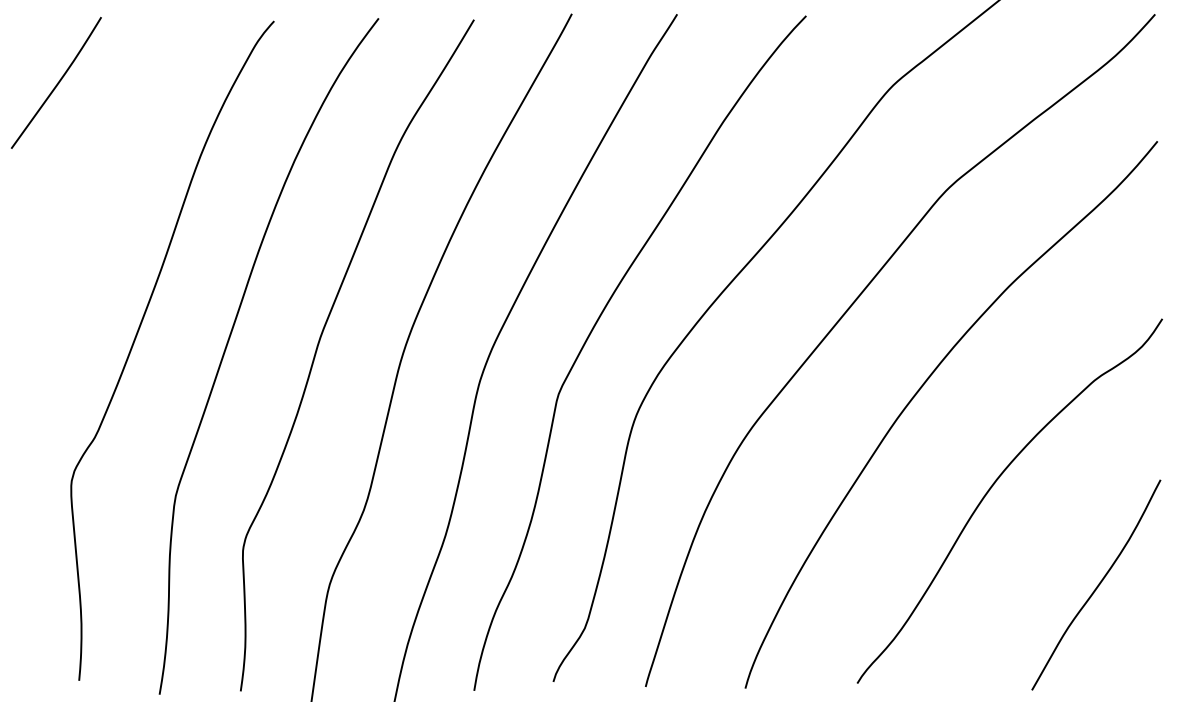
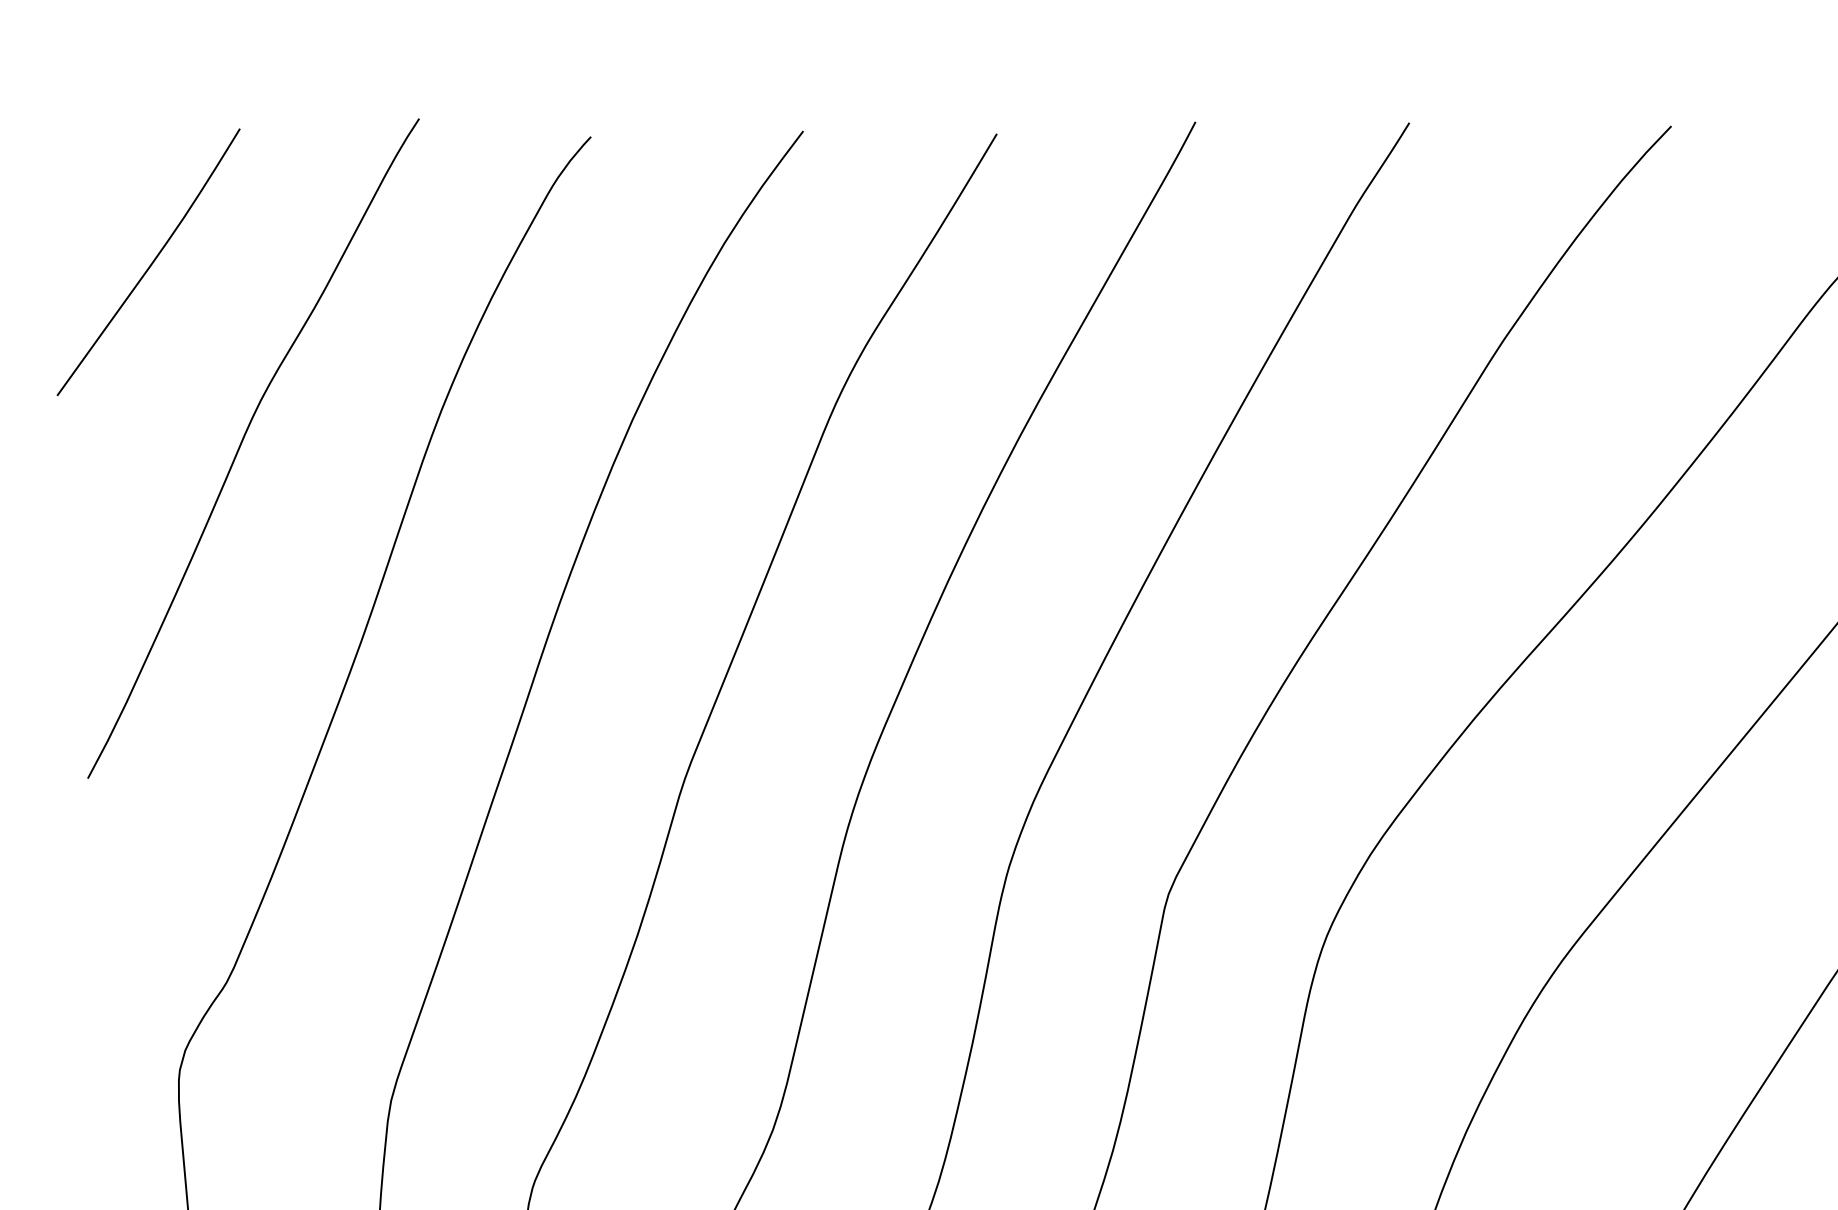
curve: (103, 171) -> (244, 442), added

